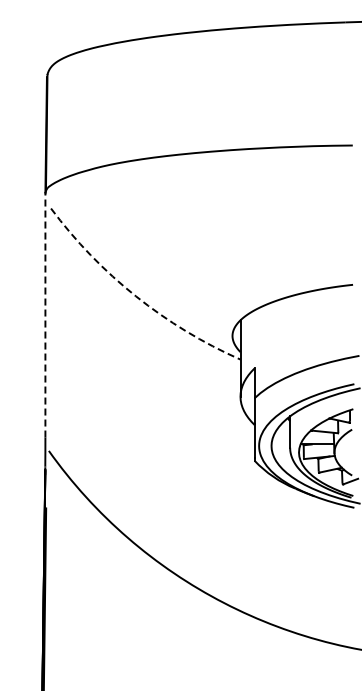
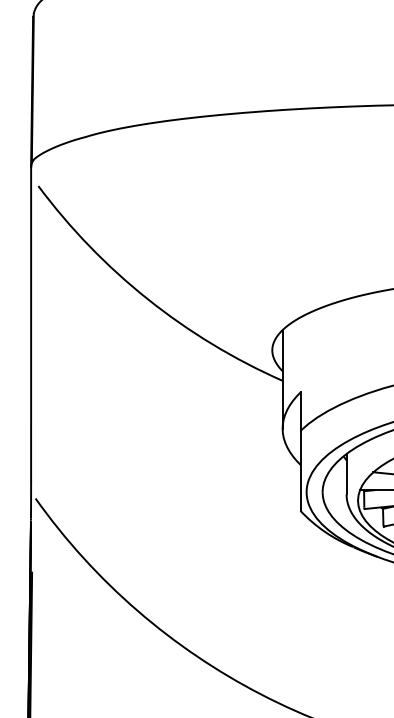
arc: (136, 296) -> (148, 299), dashed -> solid
line: (45, 314) -> (31, 322), dashed -> solid

